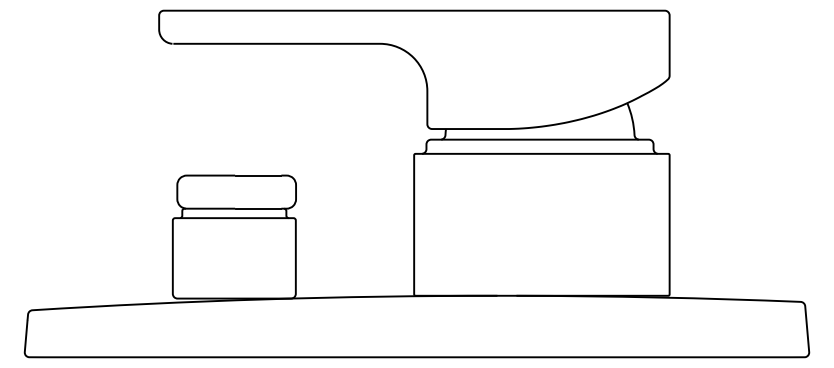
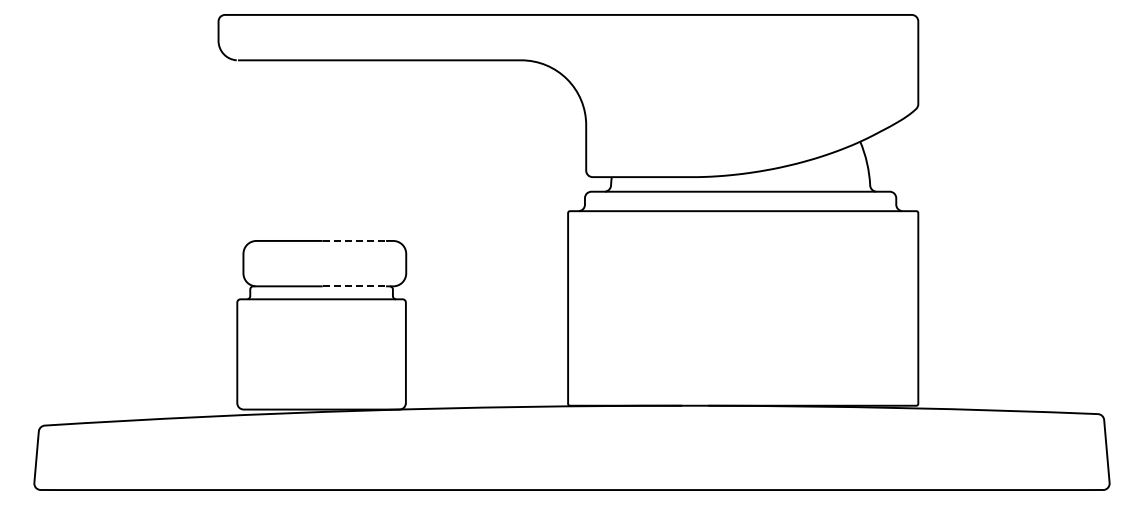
line: (259, 175) -> (355, 240), solid -> dashed
line: (259, 208) -> (355, 286), solid -> dashed

